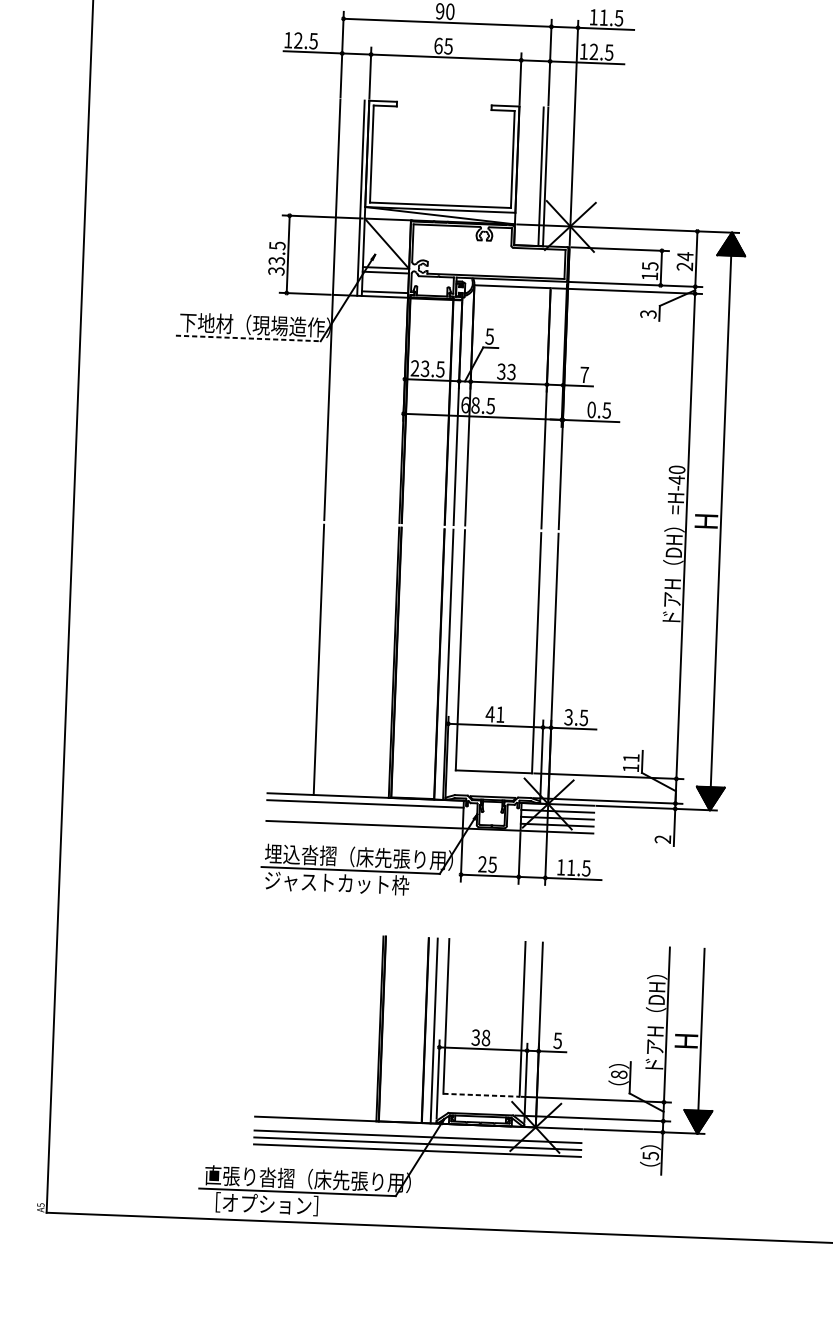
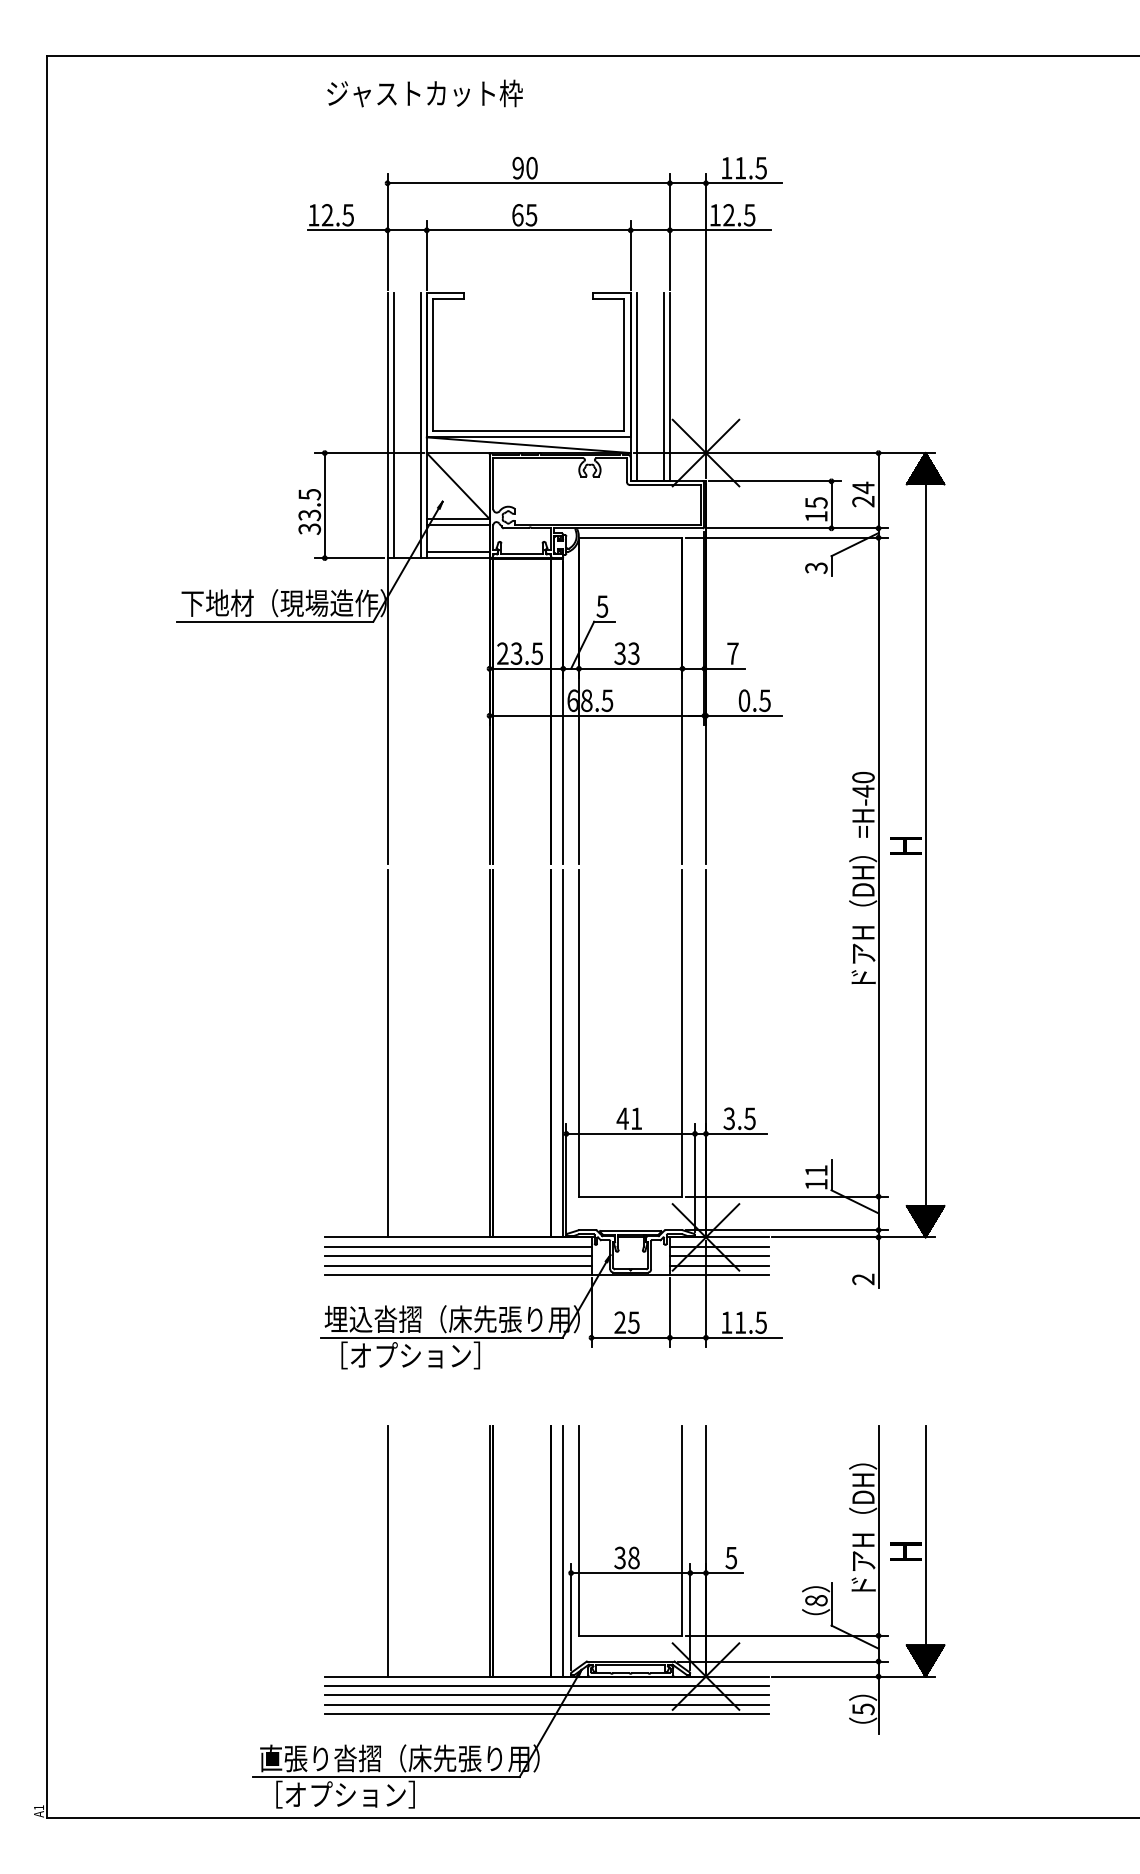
line: (521, 176) -> (636, 387), added
line: (341, 197) -> (393, 425), added
line: (248, 338) -> (275, 621), dashed -> solid
line: (364, 811) -> (457, 1256), added
line: (364, 817) -> (457, 1265), added
text: (336, 882) -> (423, 1355), ジャストカット枠 -> ［オプション］
line: (304, 1025) -> (387, 1550), added
line: (481, 1095) -> (630, 1635), dashed -> solid
line: (418, 1130) -> (546, 1686), added
text: (41, 1204) -> (39, 1807), A5 -> A1

